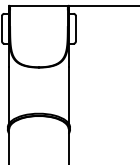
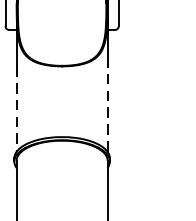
line: (9, 95) -> (16, 109), solid -> dashed
line: (68, 95) -> (107, 109), solid -> dashed

